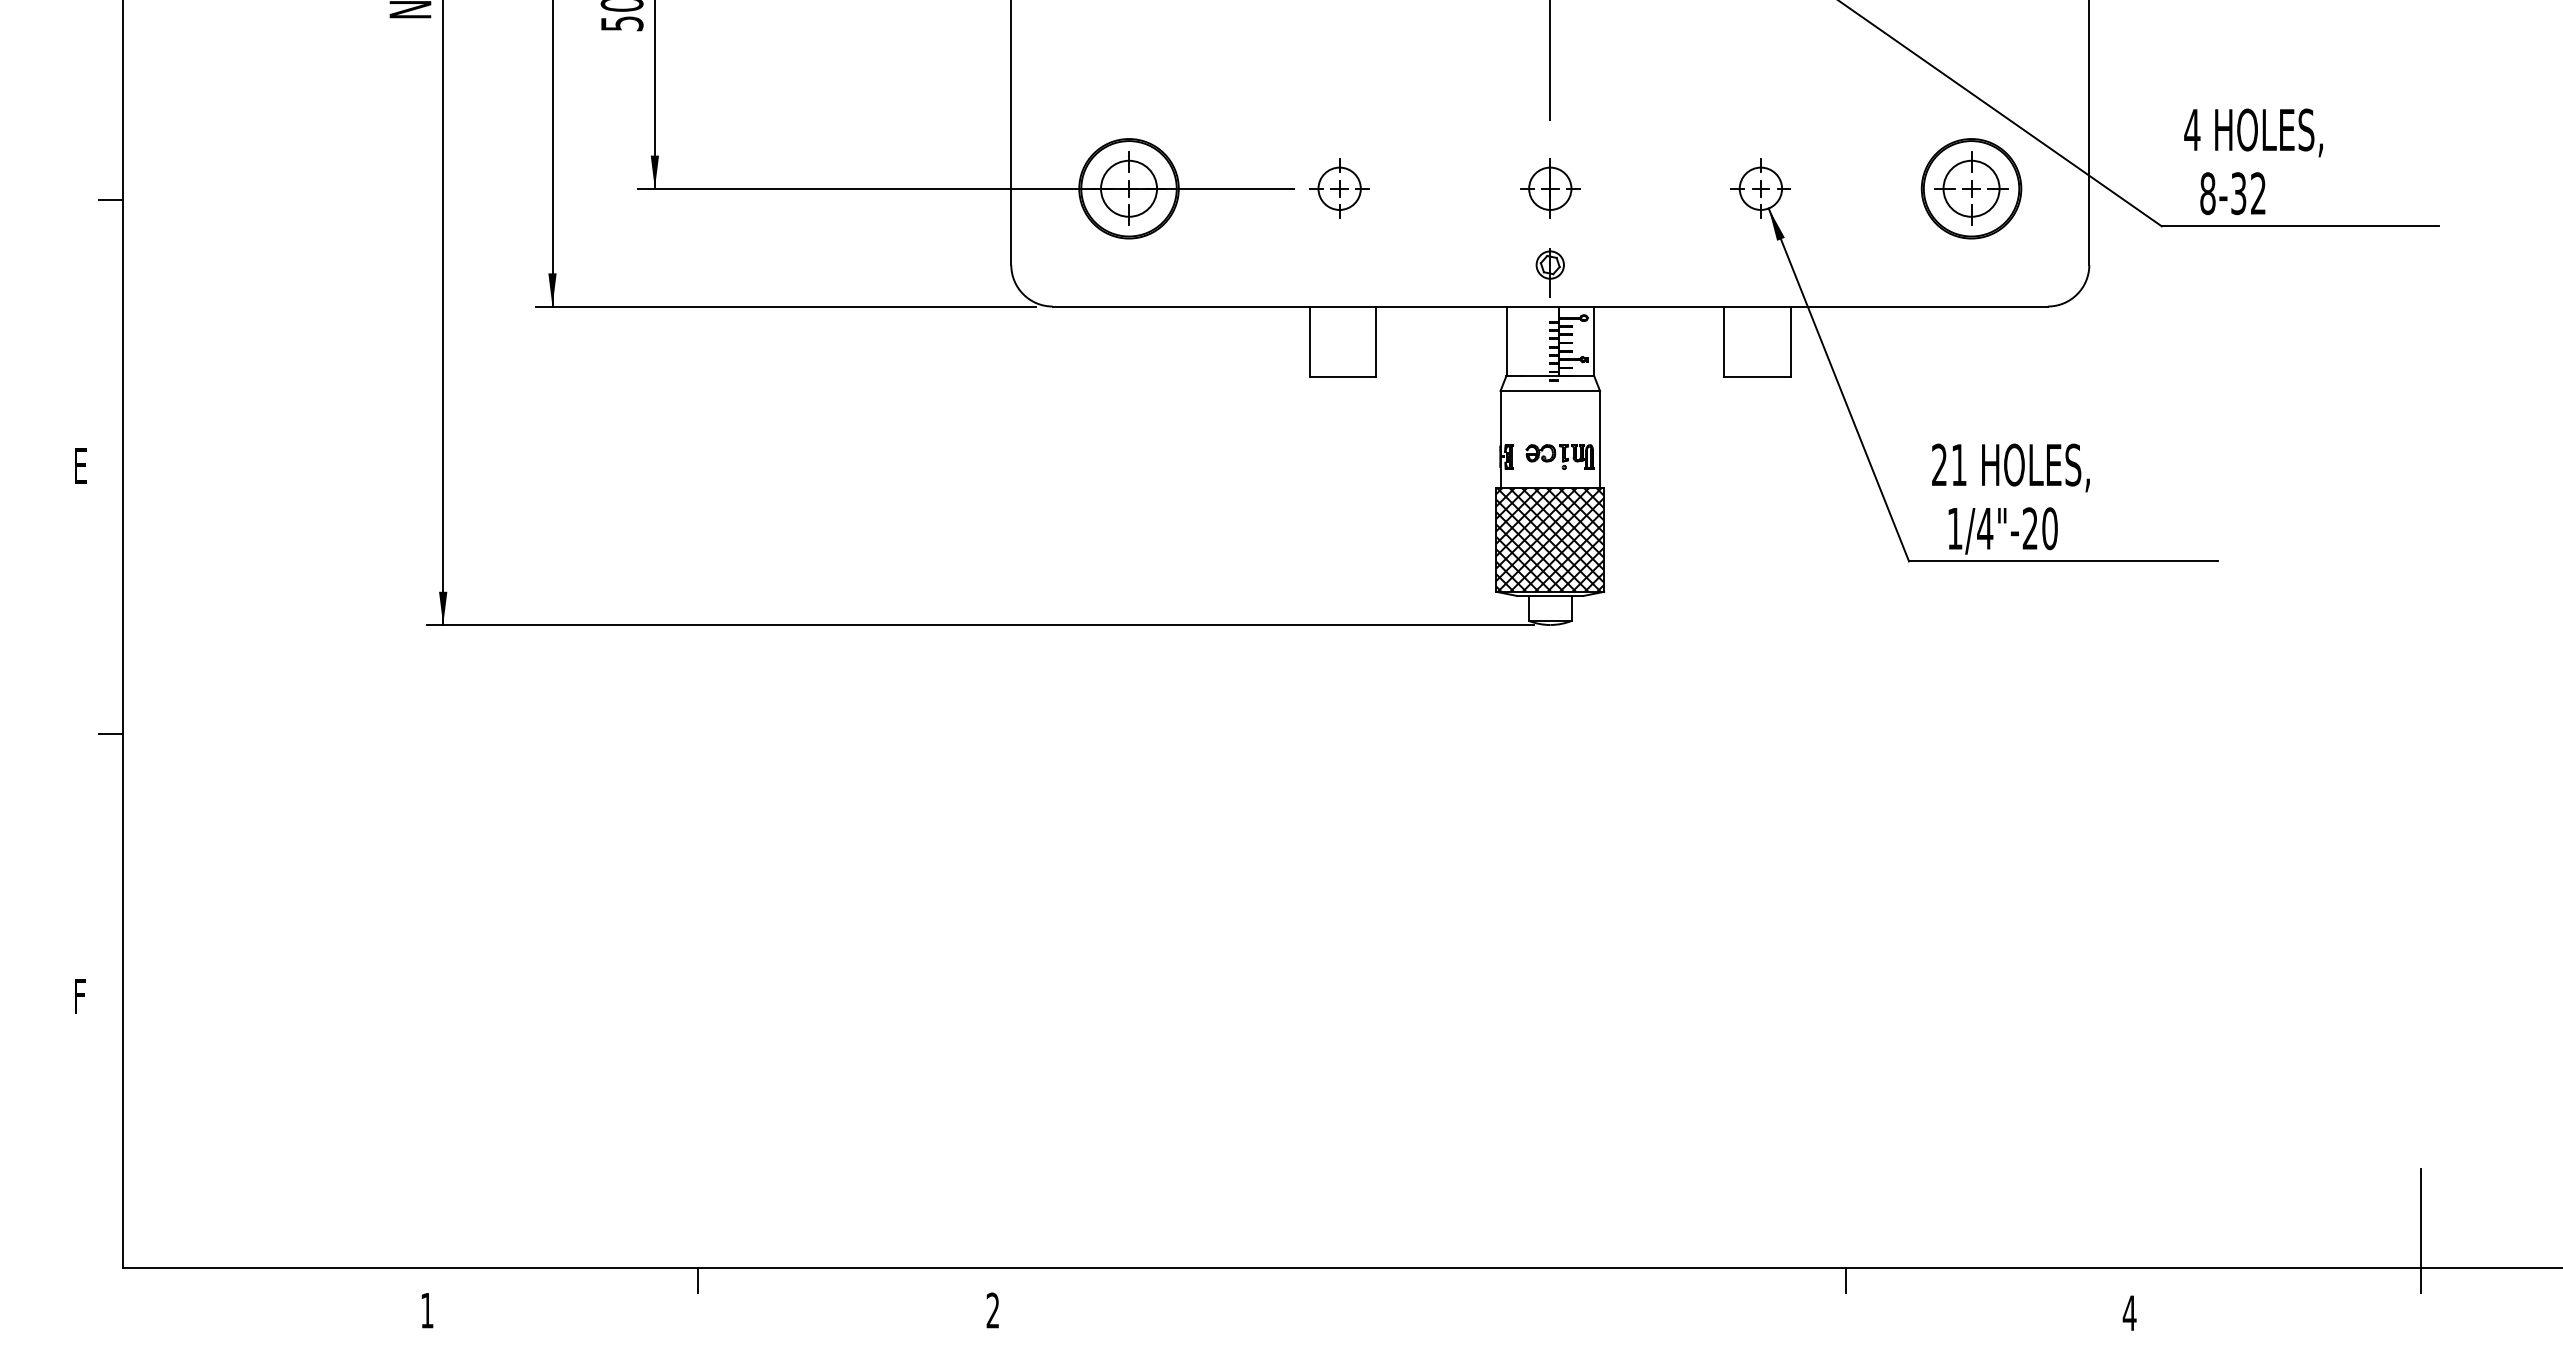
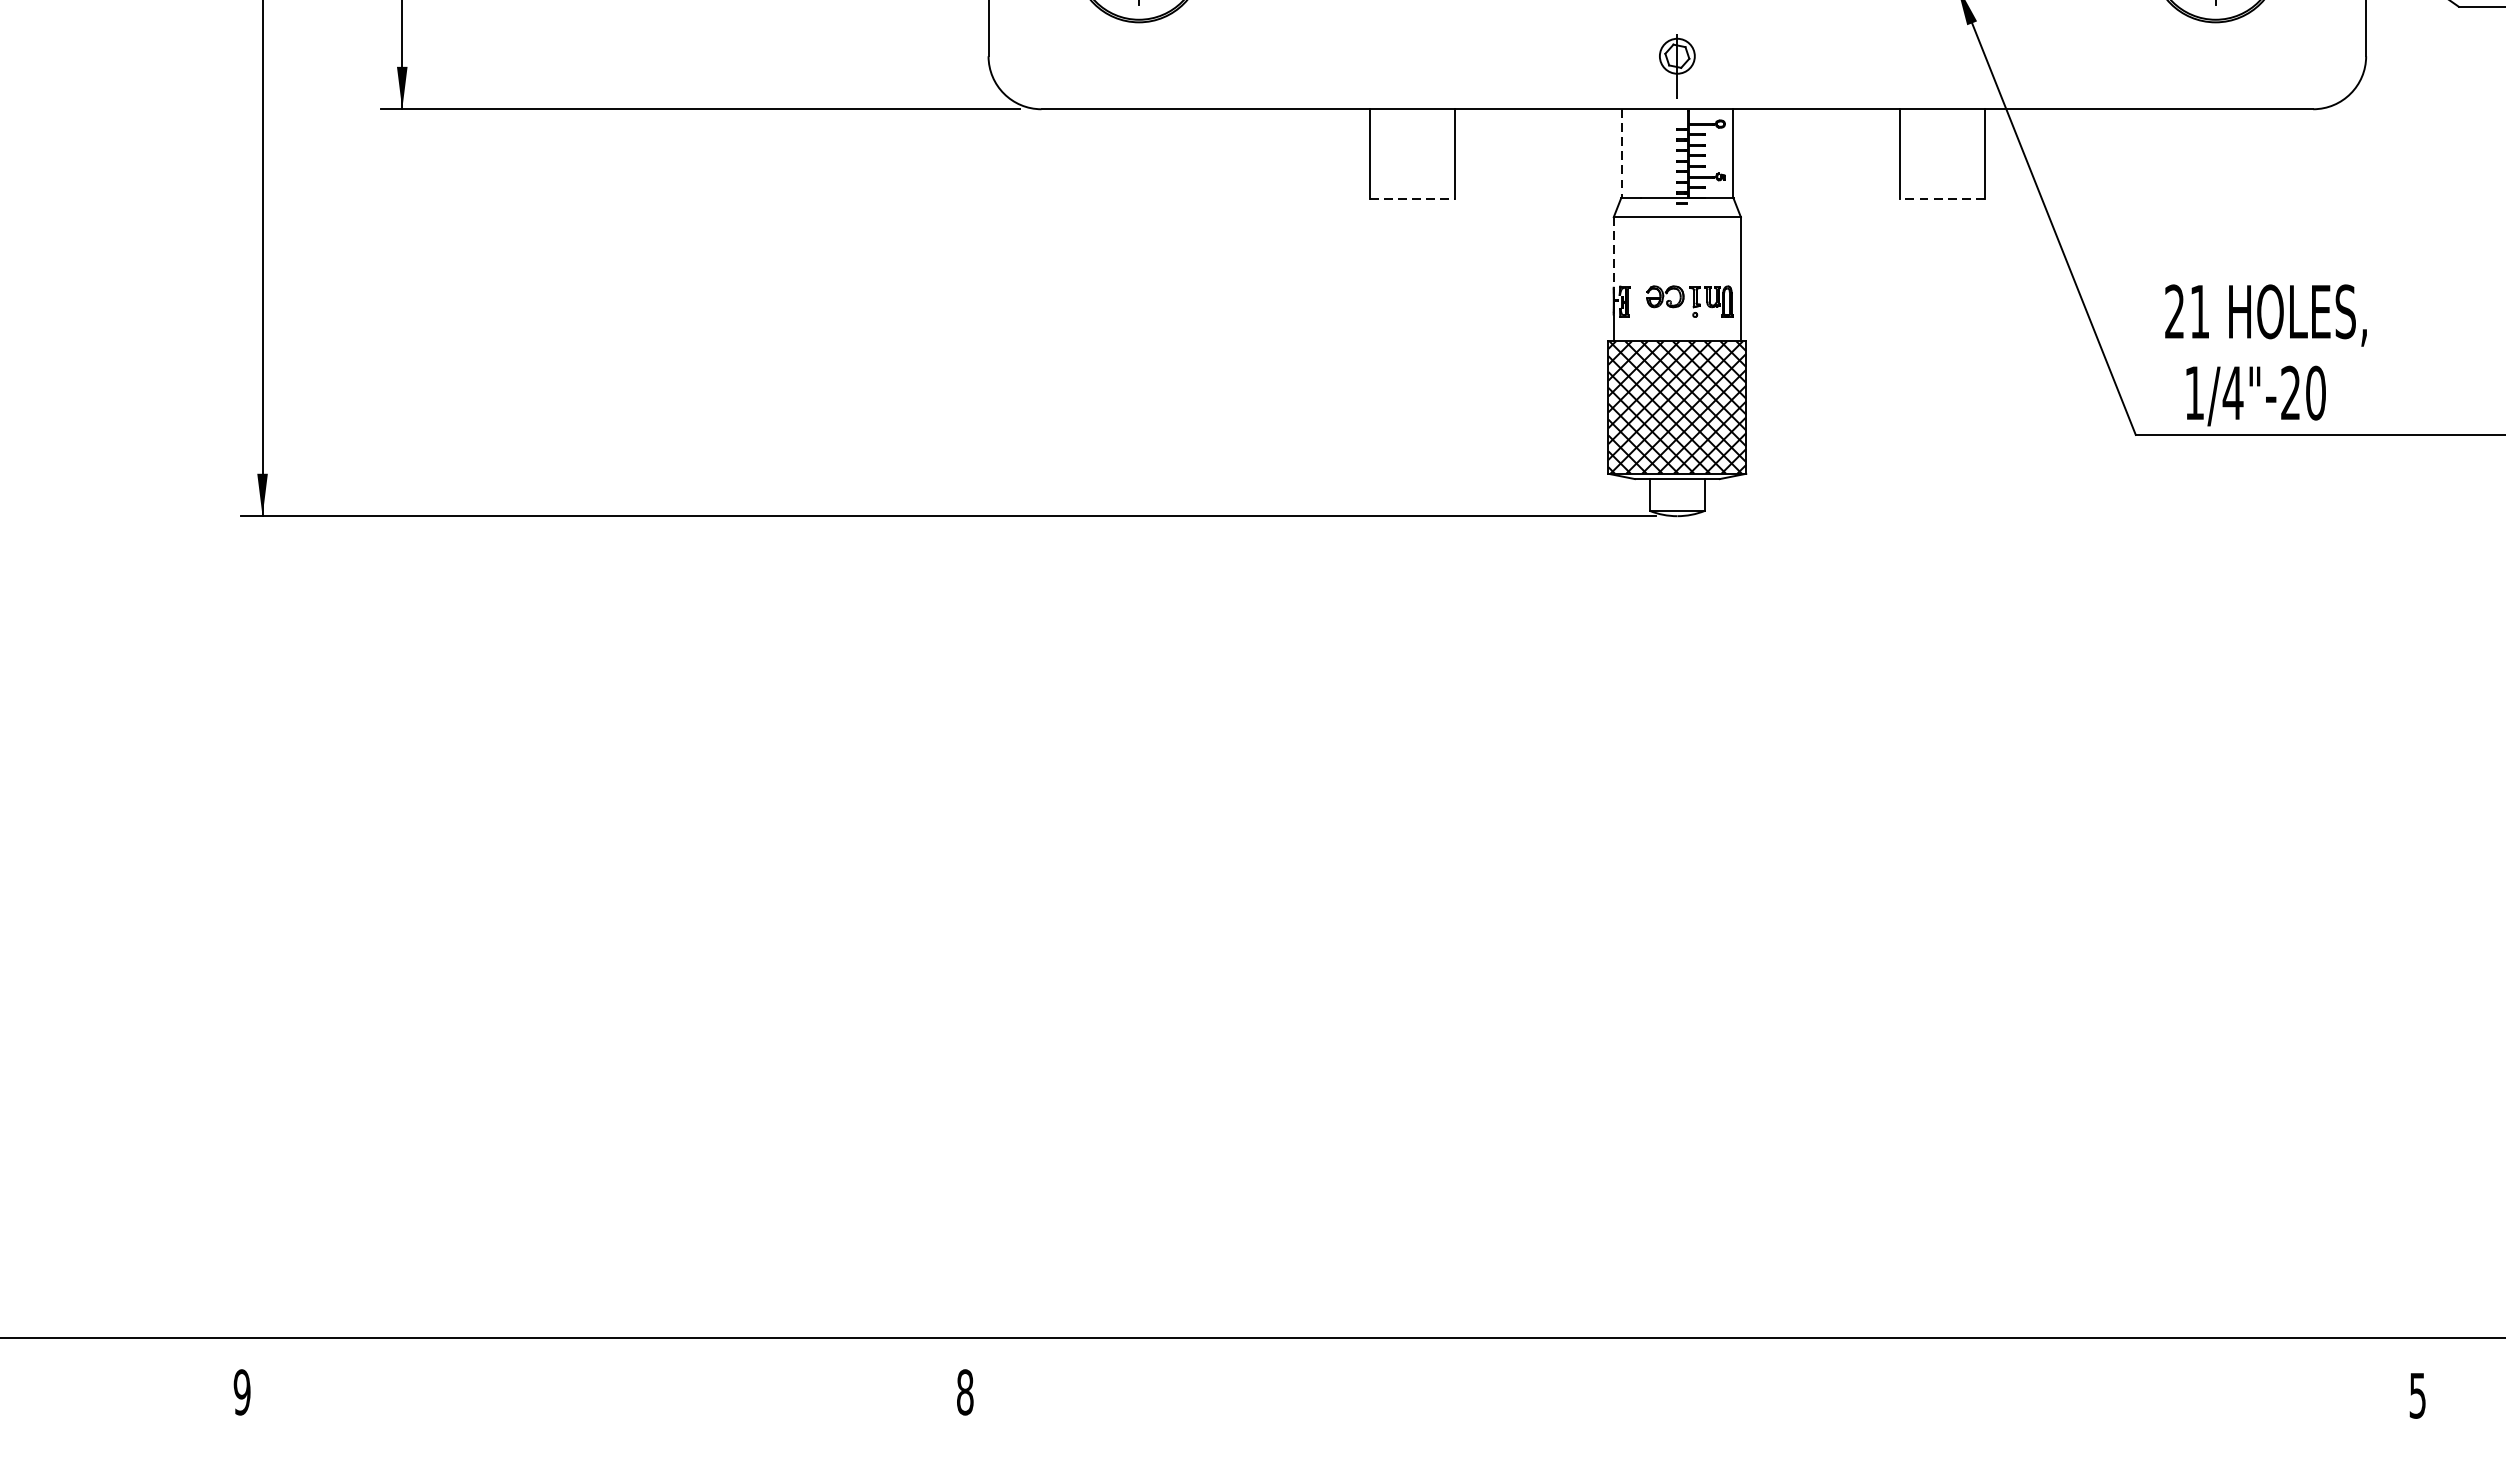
line: (1506, 341) -> (1621, 153), solid -> dashed
line: (1343, 377) -> (1413, 199), solid -> dashed
line: (1757, 377) -> (1942, 199), solid -> dashed
line: (1500, 418) -> (1613, 252), solid -> dashed
line: (697, 1280) -> (587, 1353), removed
line: (1846, 1280) -> (2055, 1353), removed
text: (426, 1310) -> (241, 1392), 1 -> 9
text: (992, 1310) -> (964, 1392), 2 -> 8
text: (2129, 1313) -> (2417, 1396), 4 -> 5

